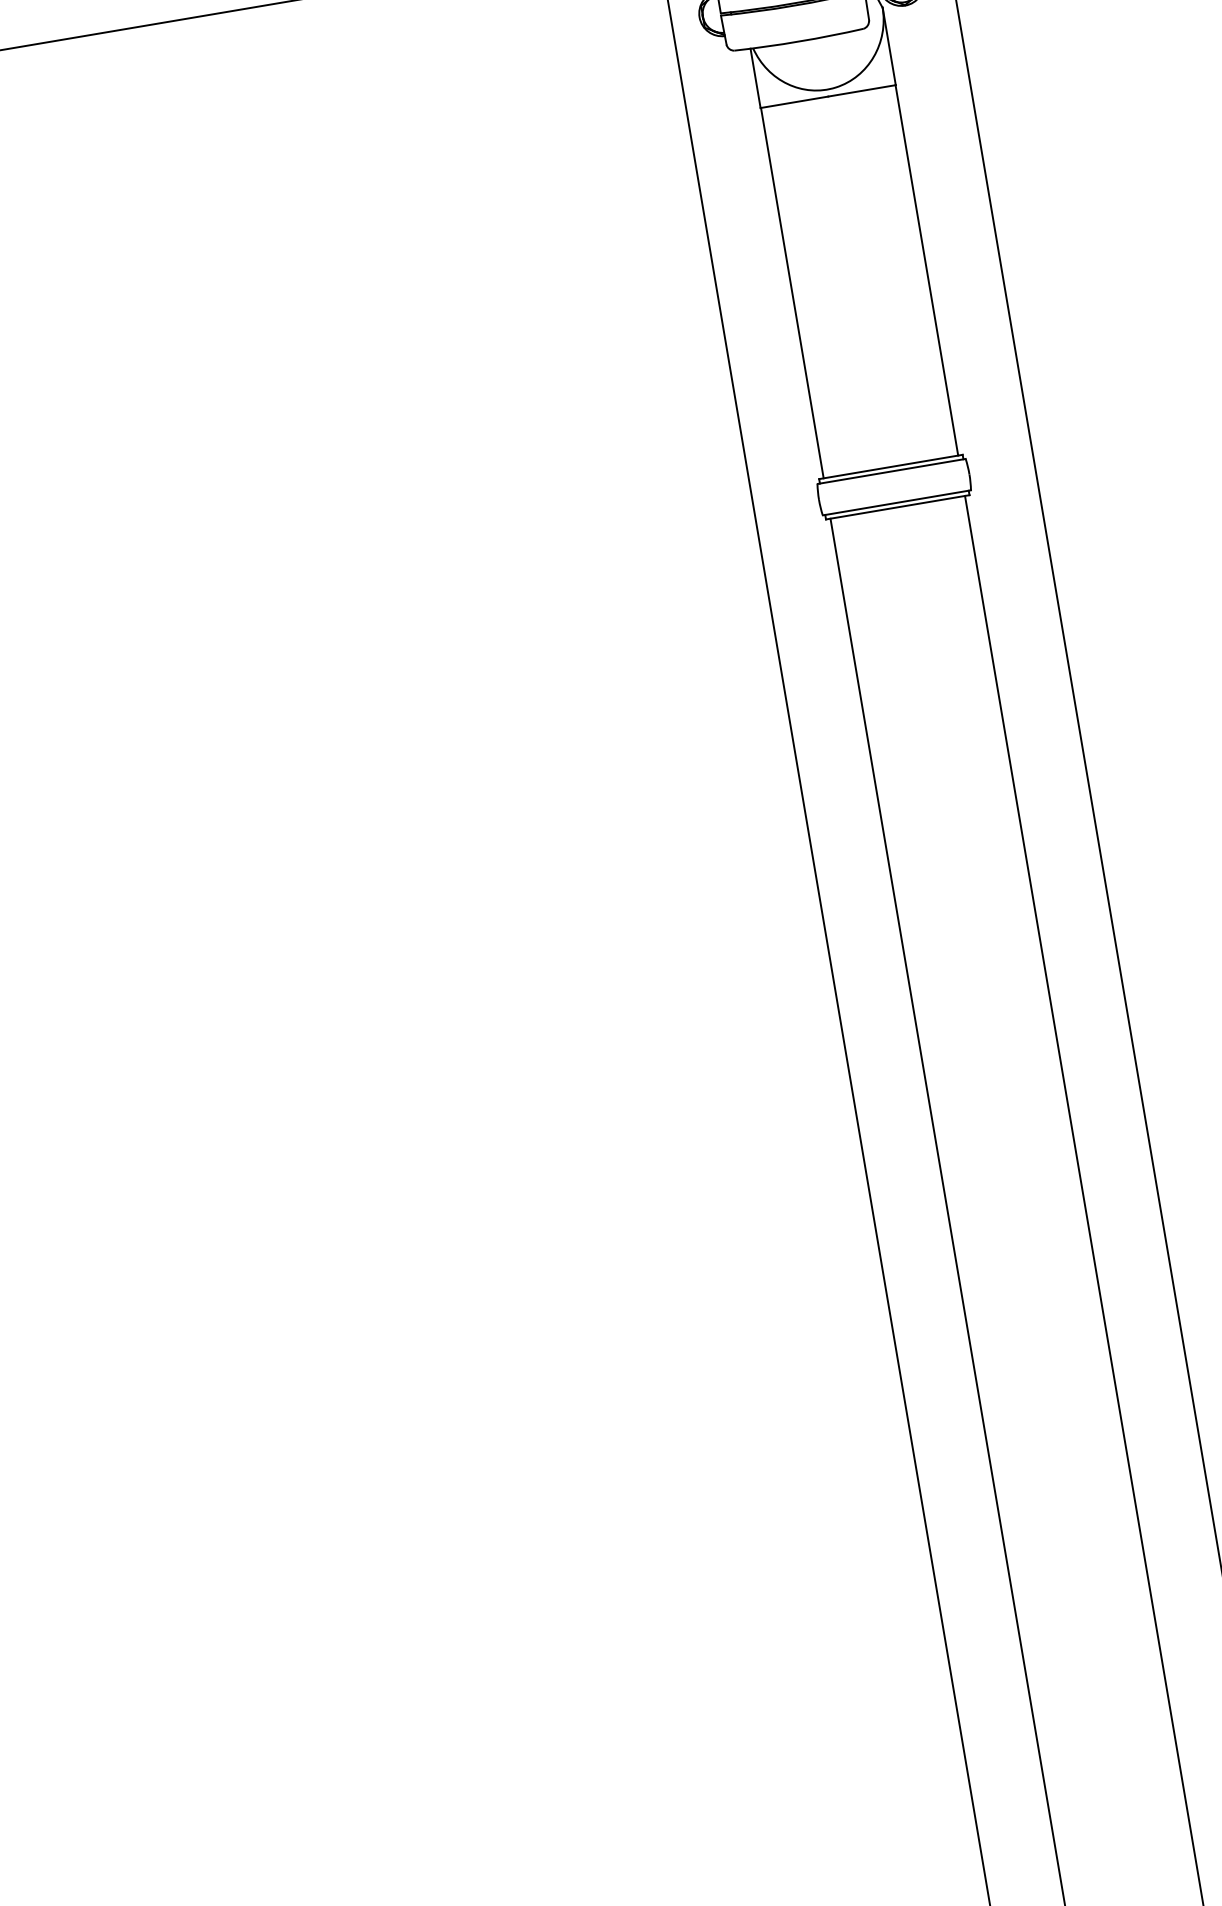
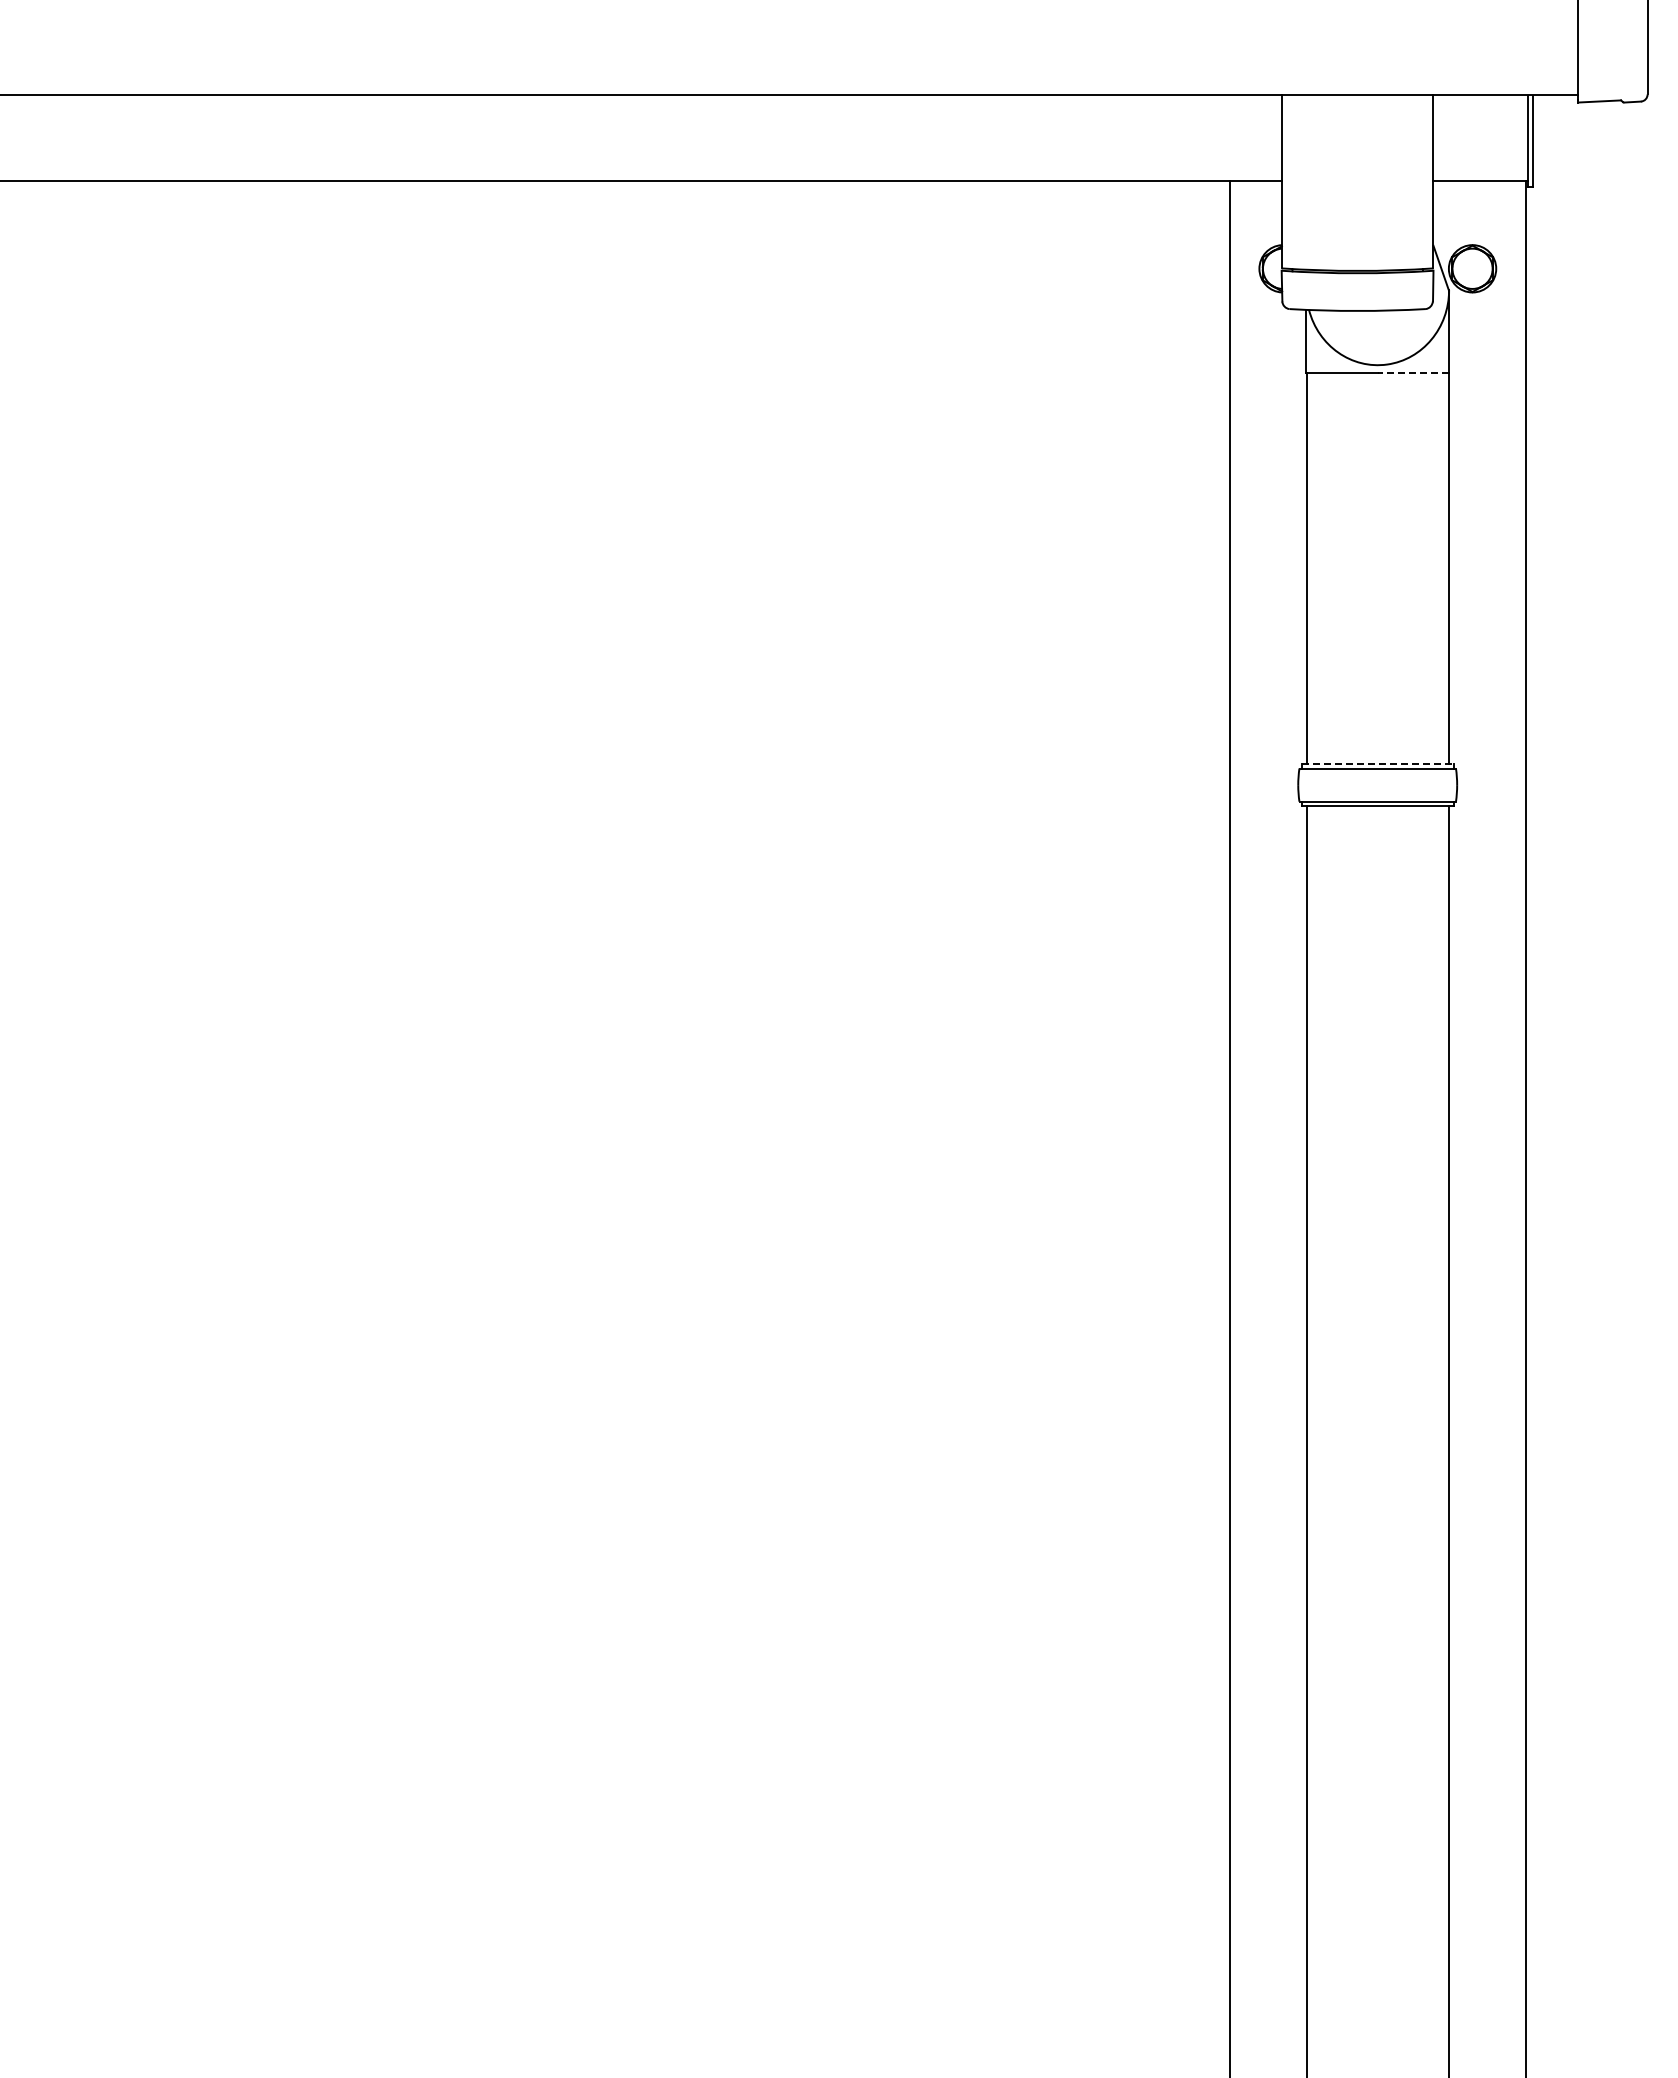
line: (862, 90) -> (1413, 372), solid -> dashed
line: (890, 466) -> (1377, 763), solid -> dashed

